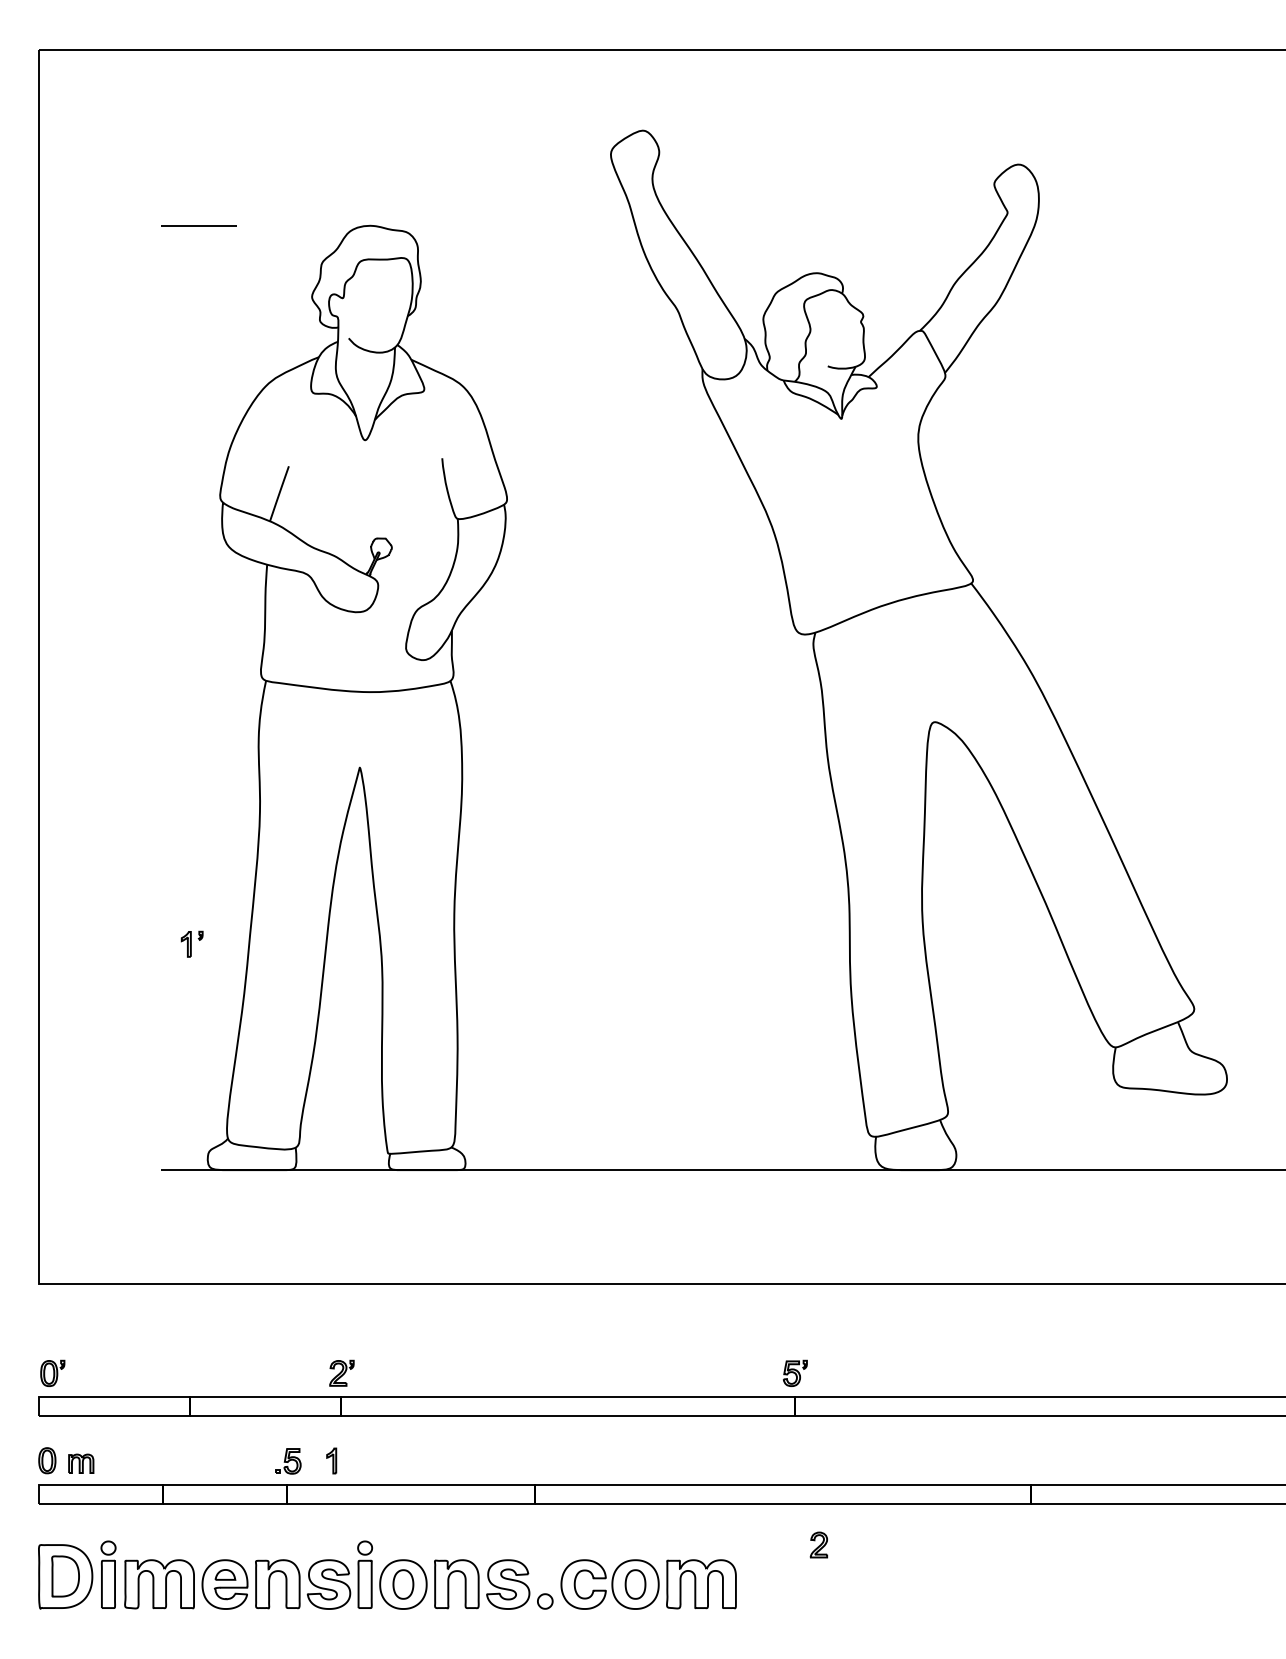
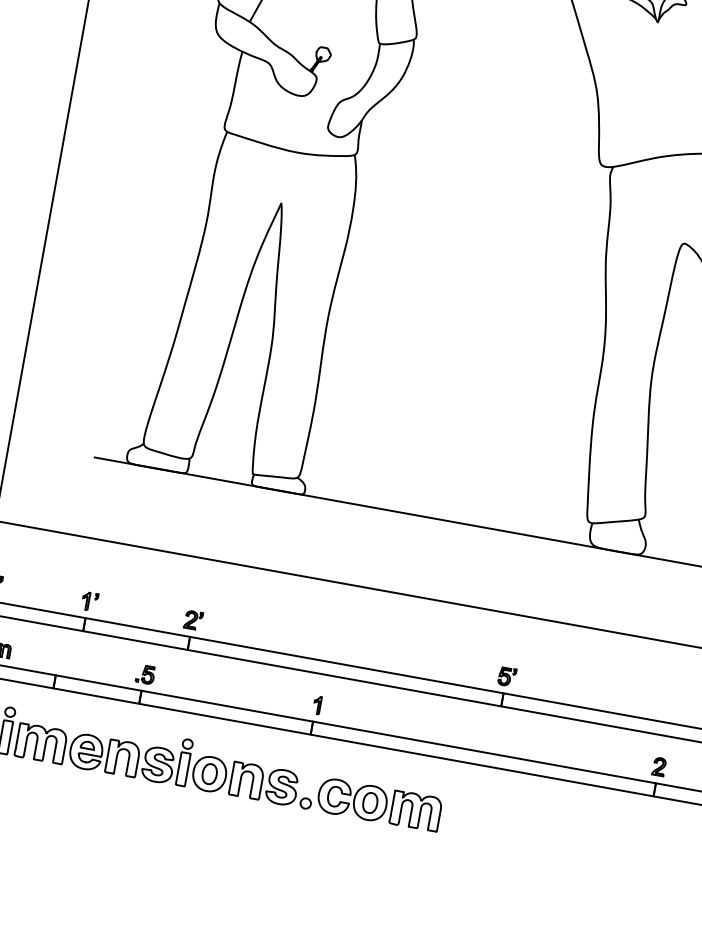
part: (191, 943) -> (89, 601), moved
part: (331, 1460) -> (317, 704), moved
part: (818, 1544) -> (658, 766), moved

